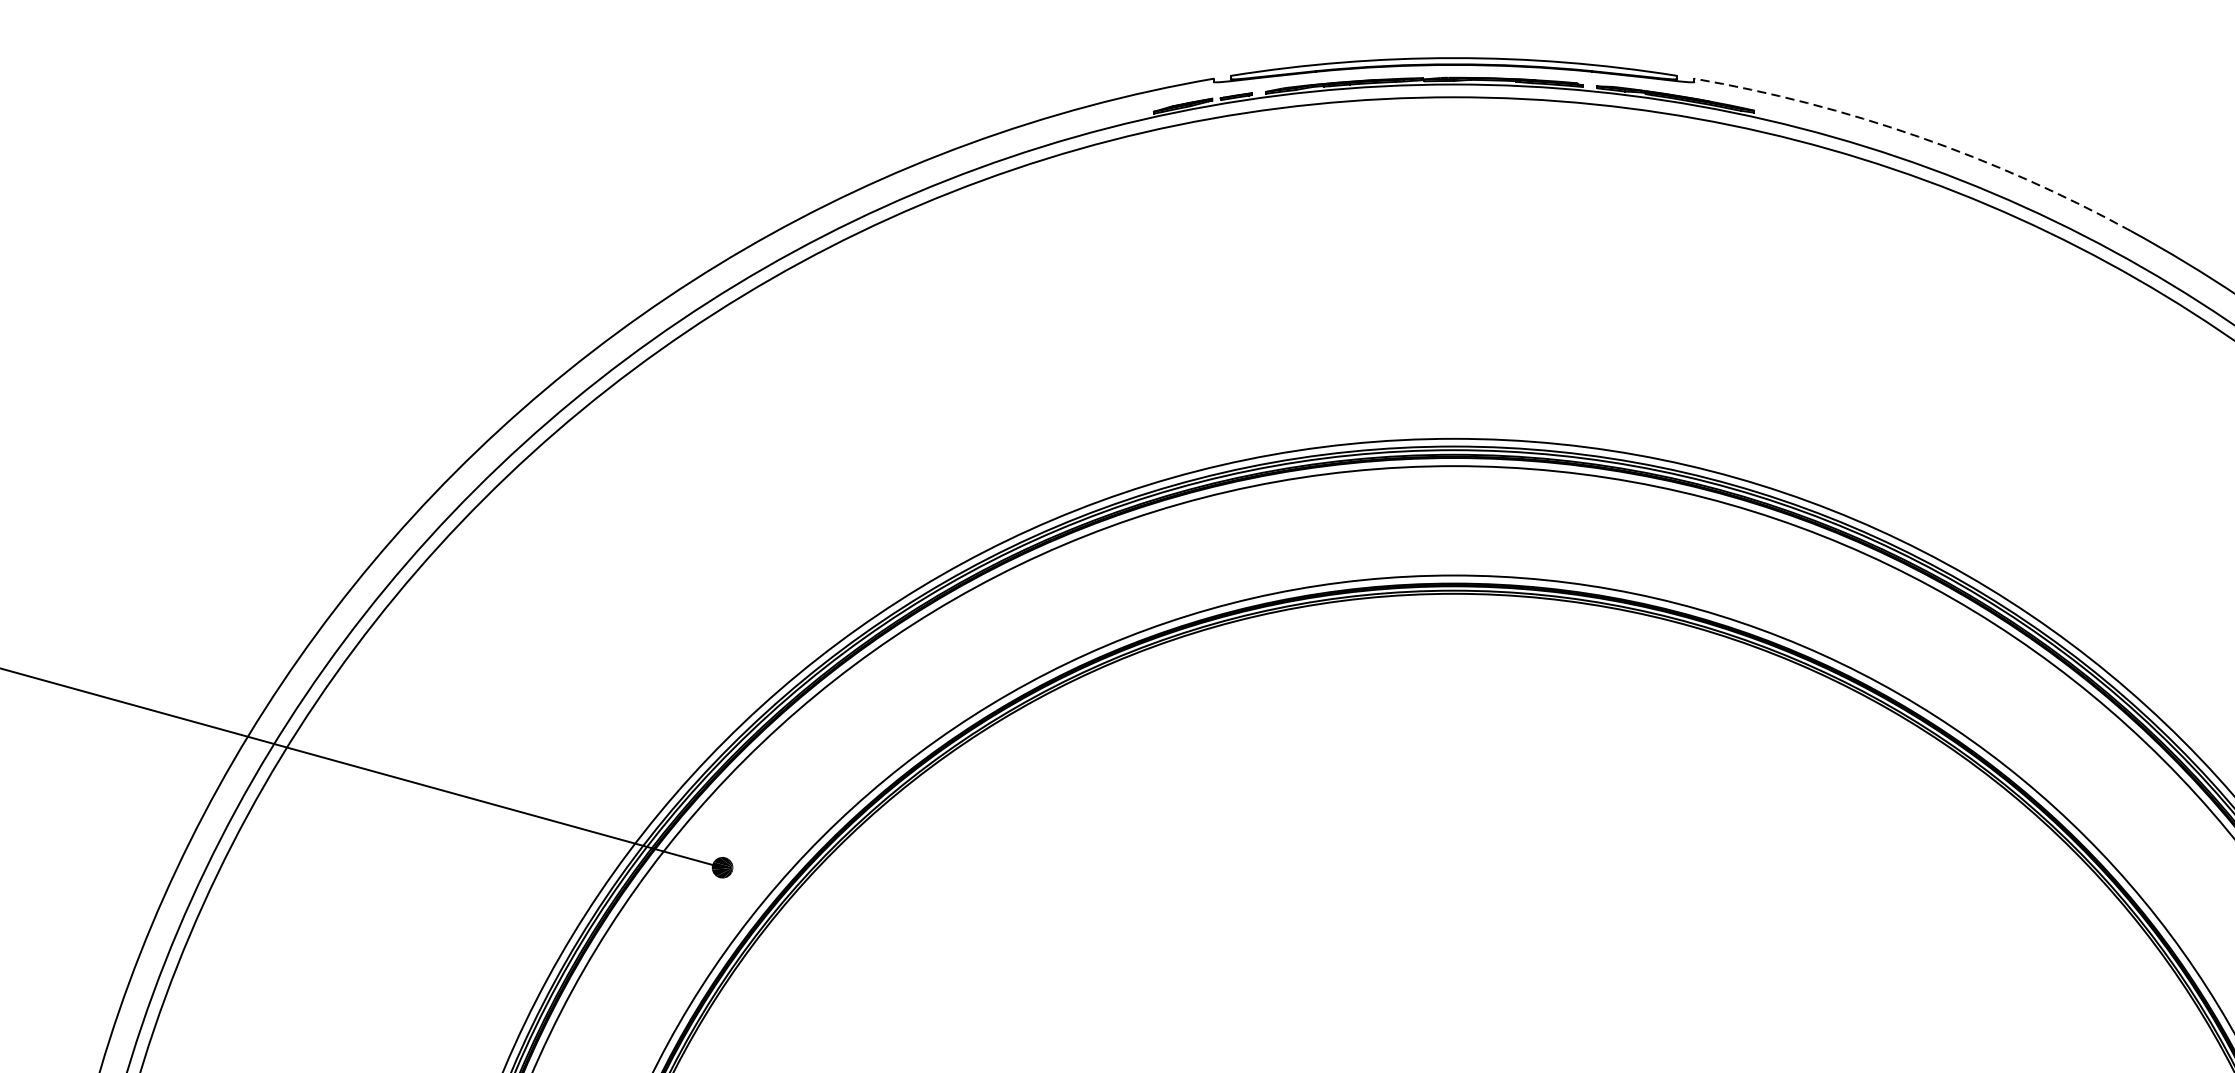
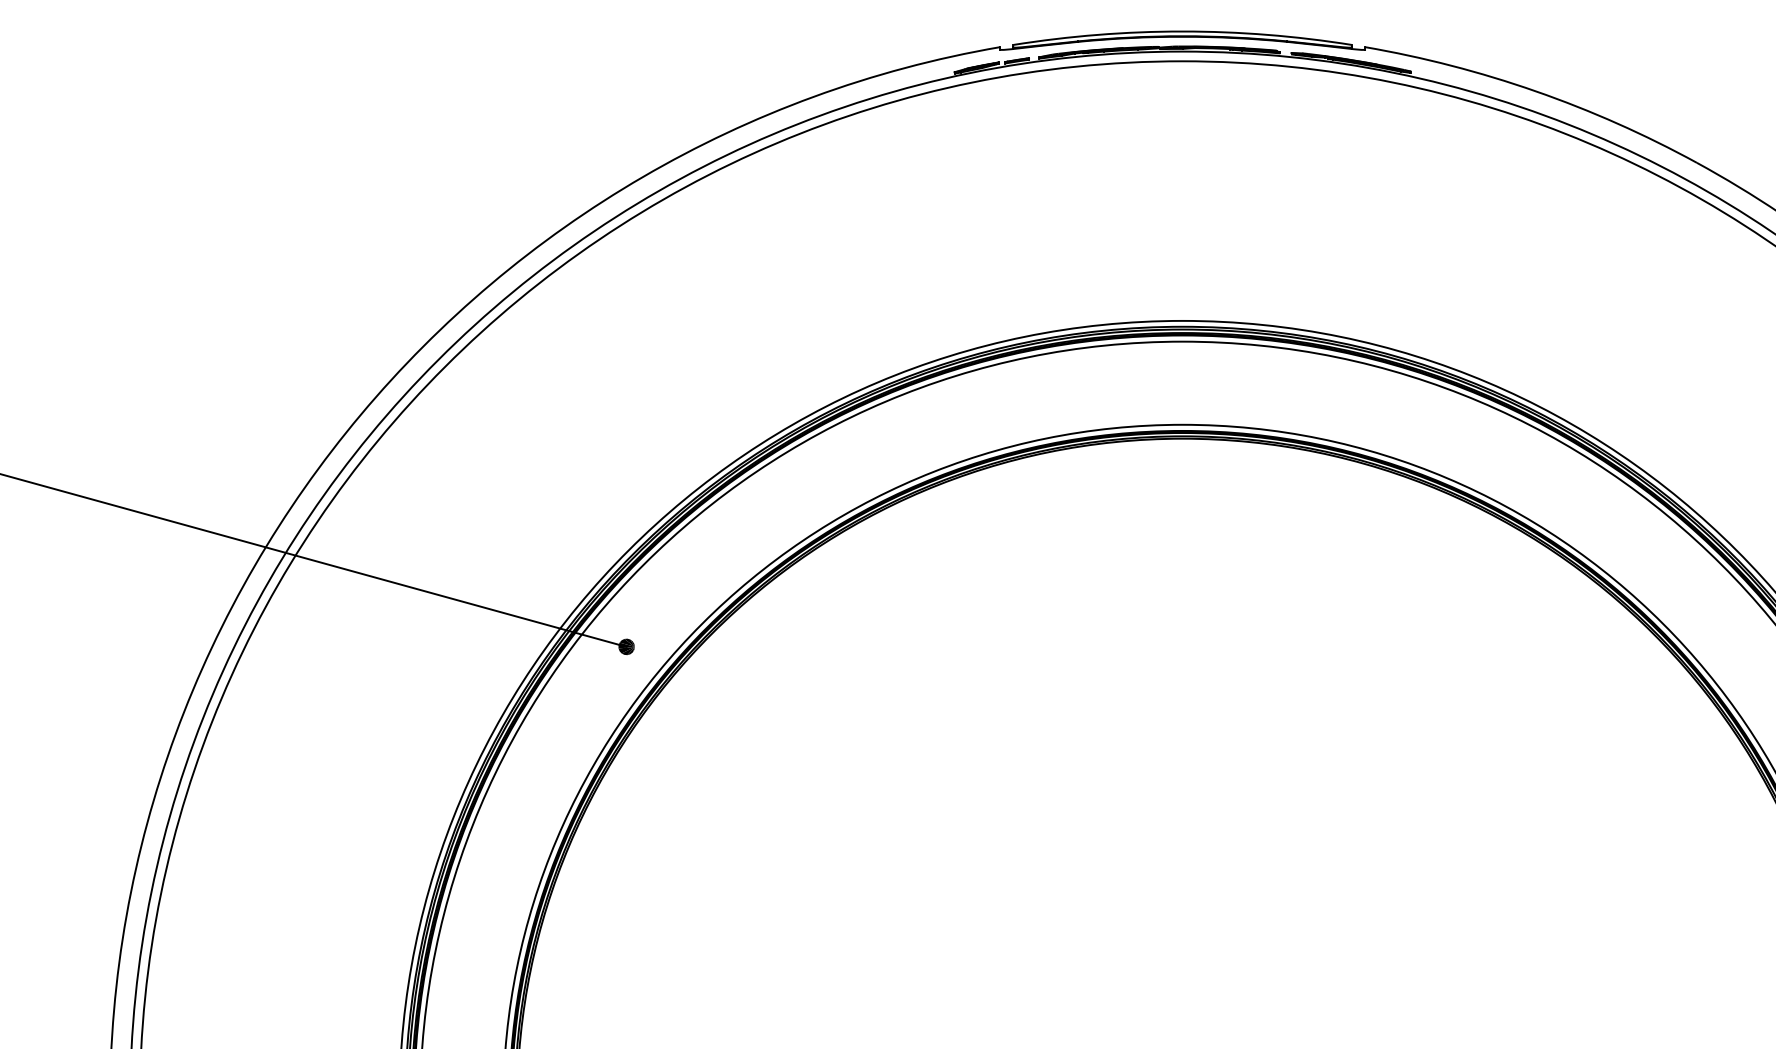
arc: (1918, 137) -> (1535, 91), dashed -> solid

